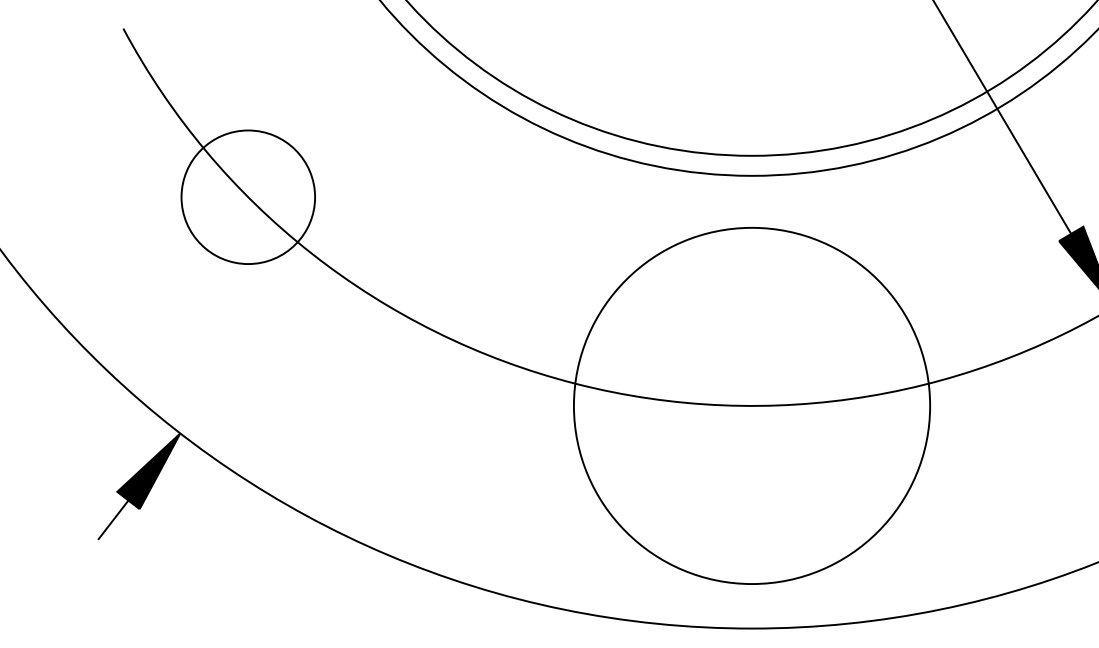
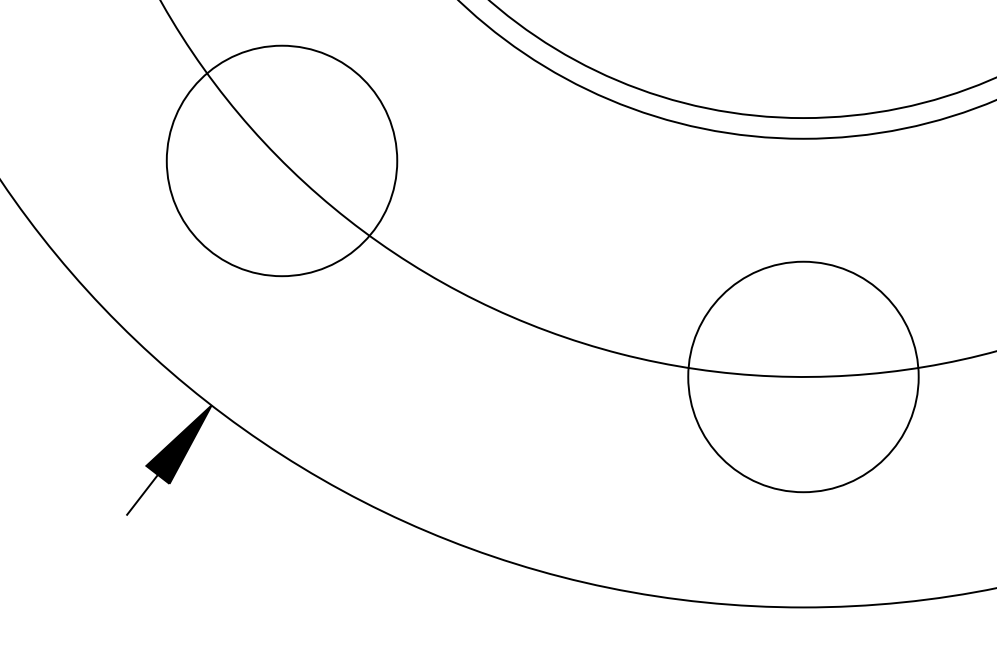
circle: (248, 196) -> (282, 160), size x1.67
circle: (751, 405) -> (802, 376), size x0.62

